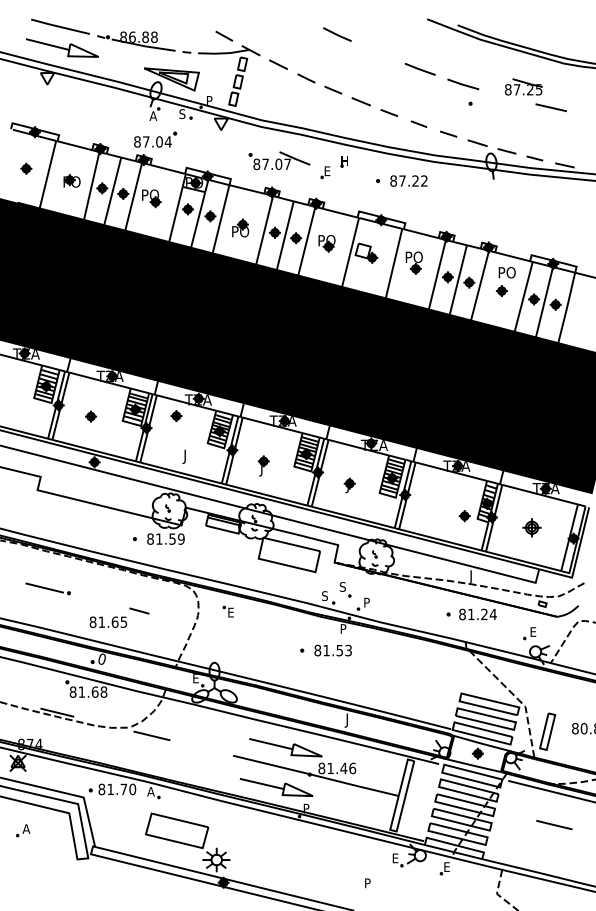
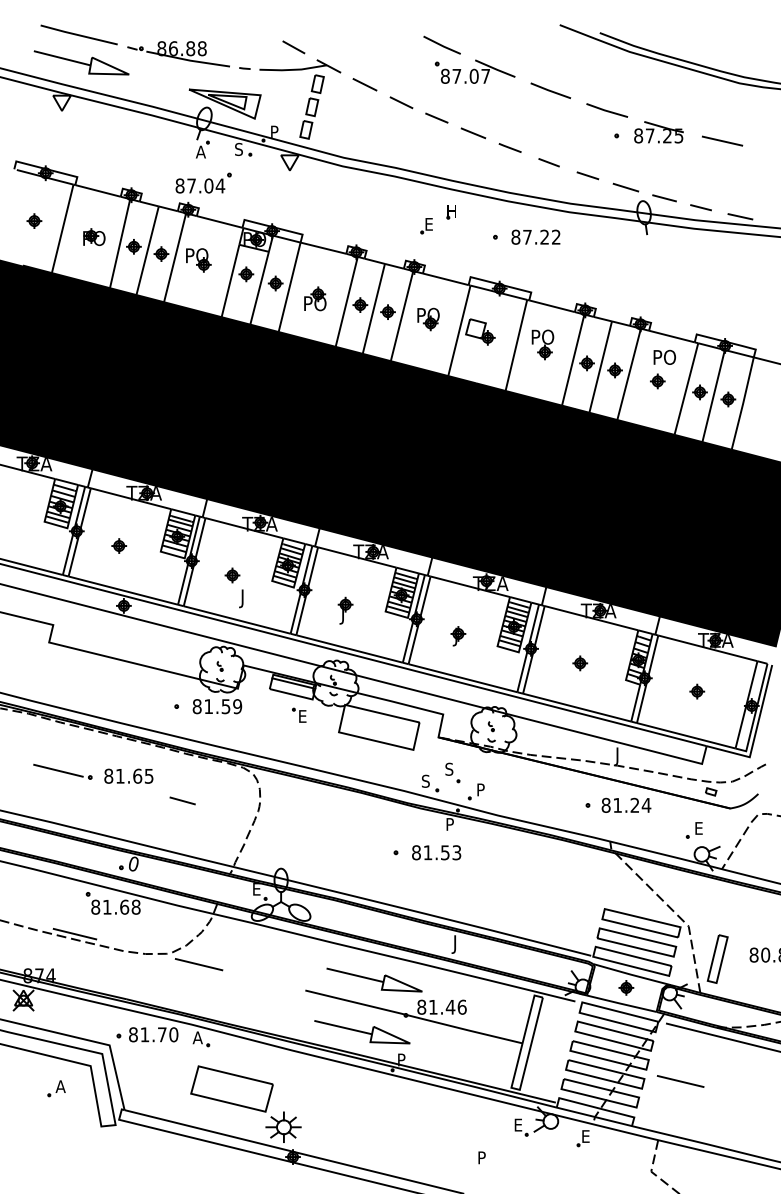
part: (523, 86) -> (658, 131), moved
part: (279, 160) -> (475, 71), moved
part: (176, 415) -> (232, 574), moved
part: (464, 516) -> (579, 663), moved
part: (531, 527) -> (696, 691), size x0.62
part: (227, 611) -> (298, 714), moved
text: (108, 621) -> (128, 775), moved
line: (554, 825) -> (680, 1082), moved
part: (23, 830) -> (56, 1088), moved

